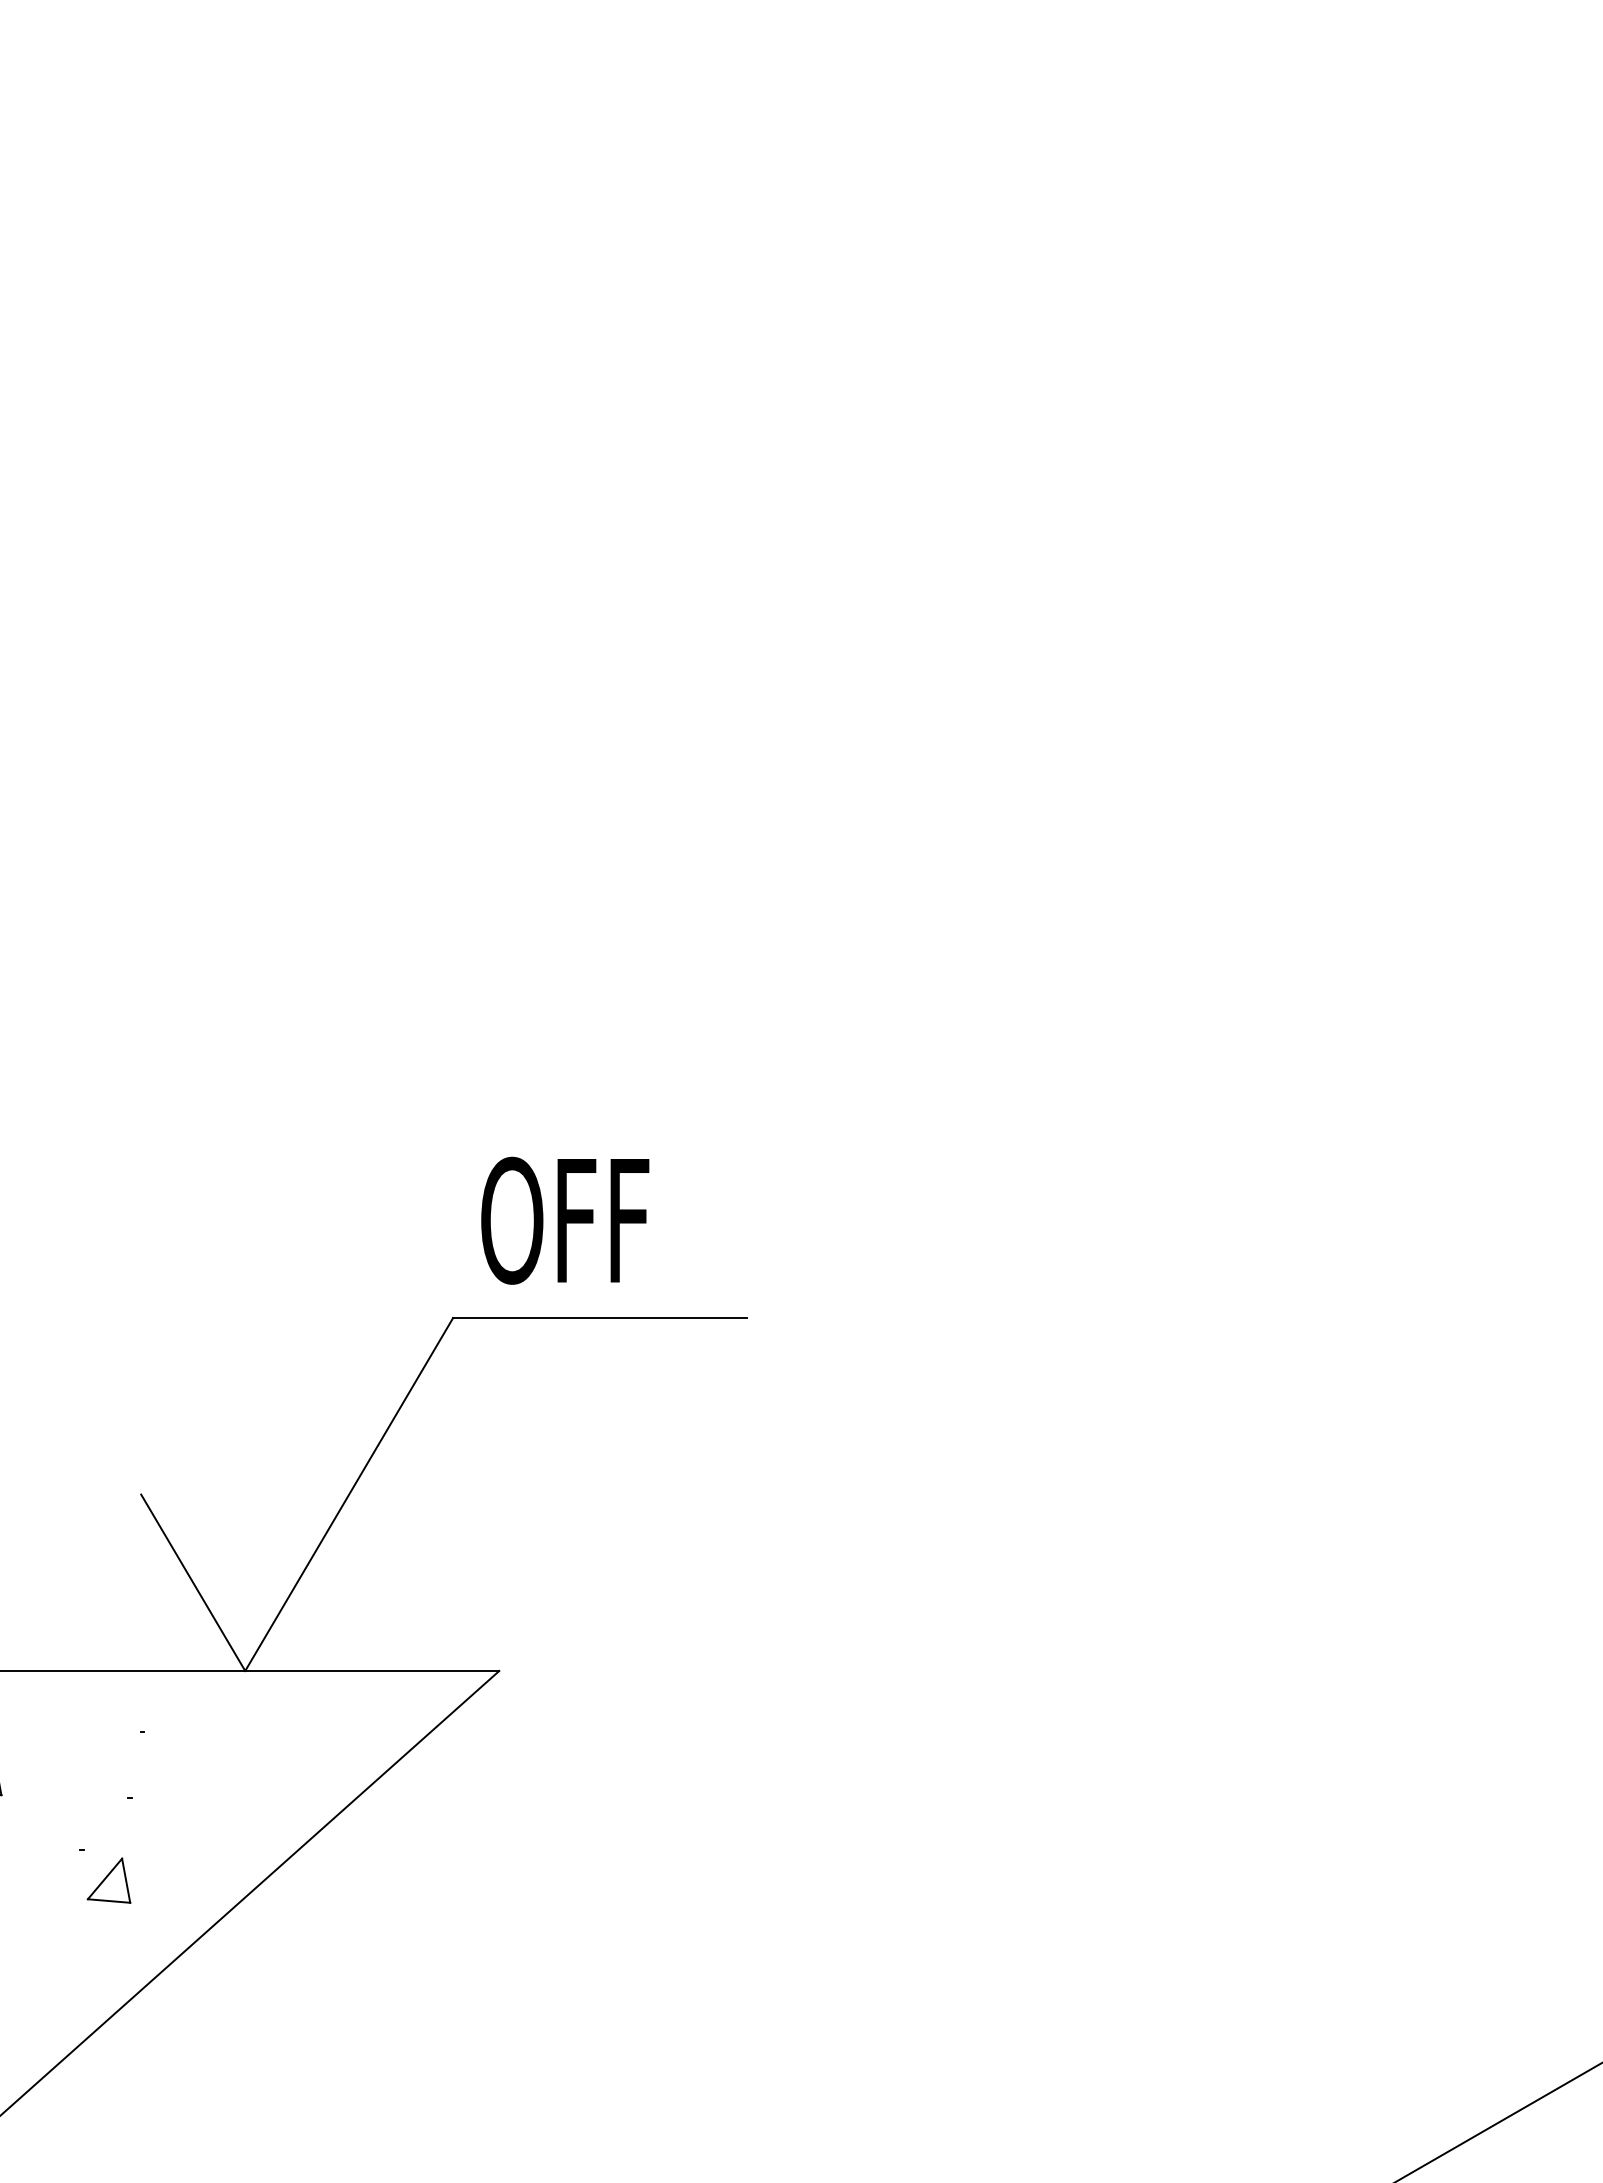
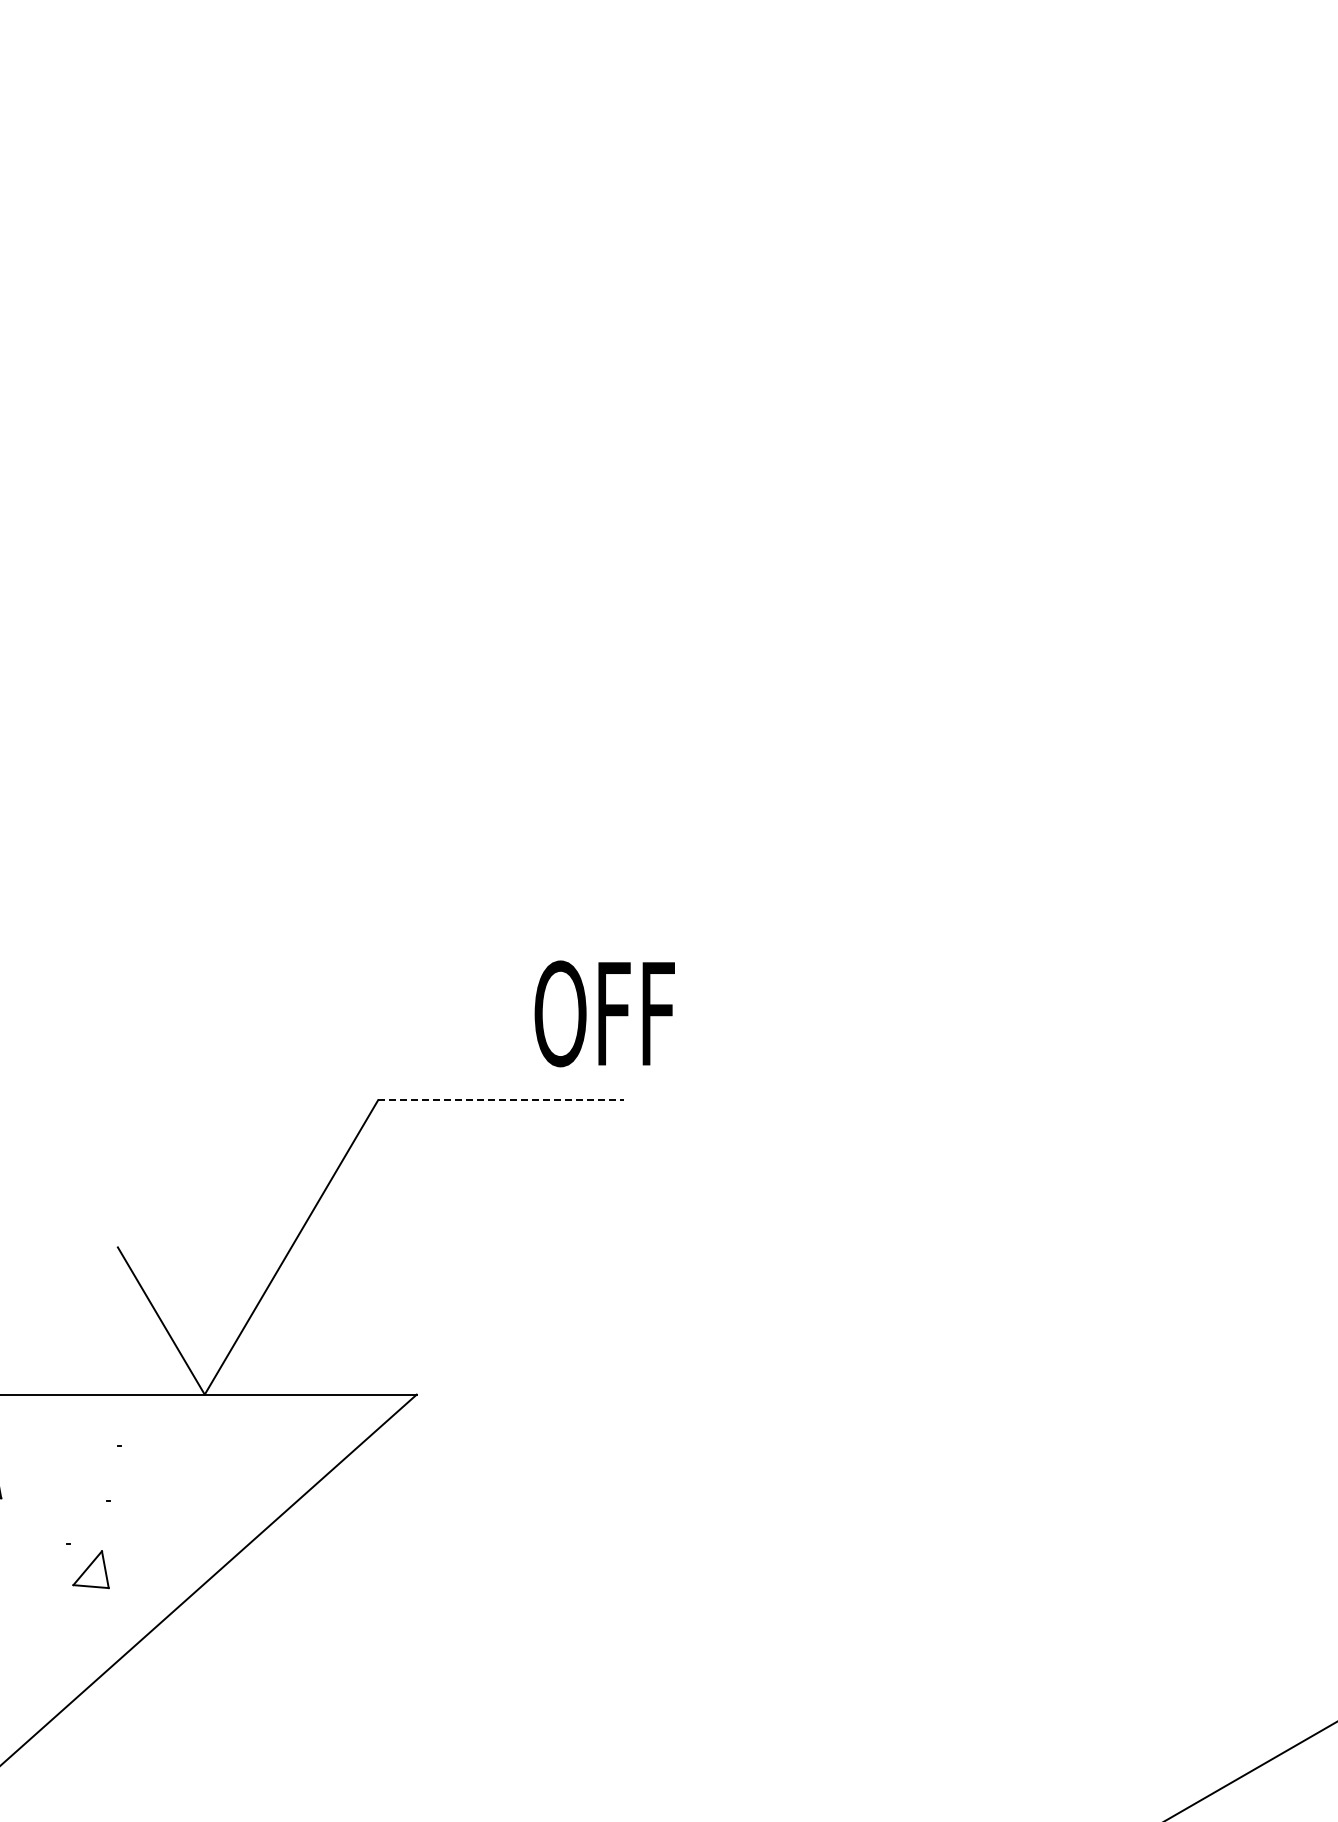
text: (564, 1220) -> (604, 1013), moved
line: (599, 1318) -> (500, 1100), solid -> dashed

